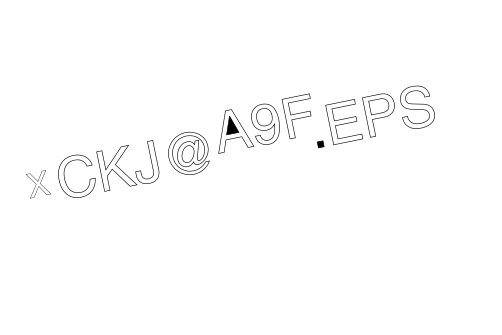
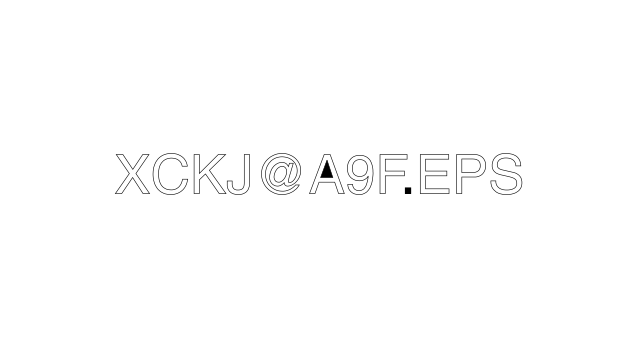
part: (264, 124) -> (358, 174), moved
part: (38, 183) -> (132, 173), size x1.67

